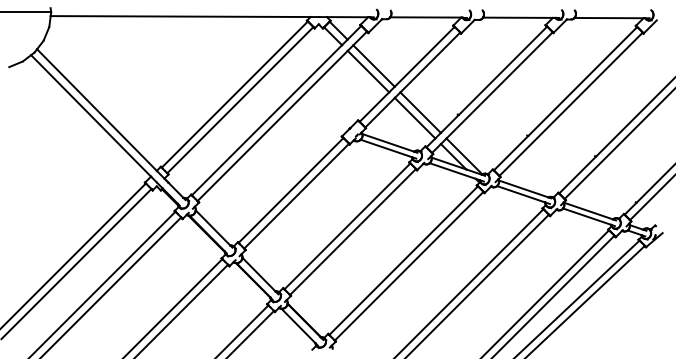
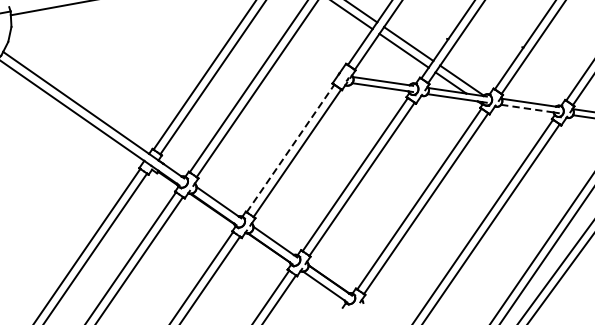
line: (291, 190) -> (291, 148), solid -> dashed
line: (521, 194) -> (527, 108), solid -> dashed

